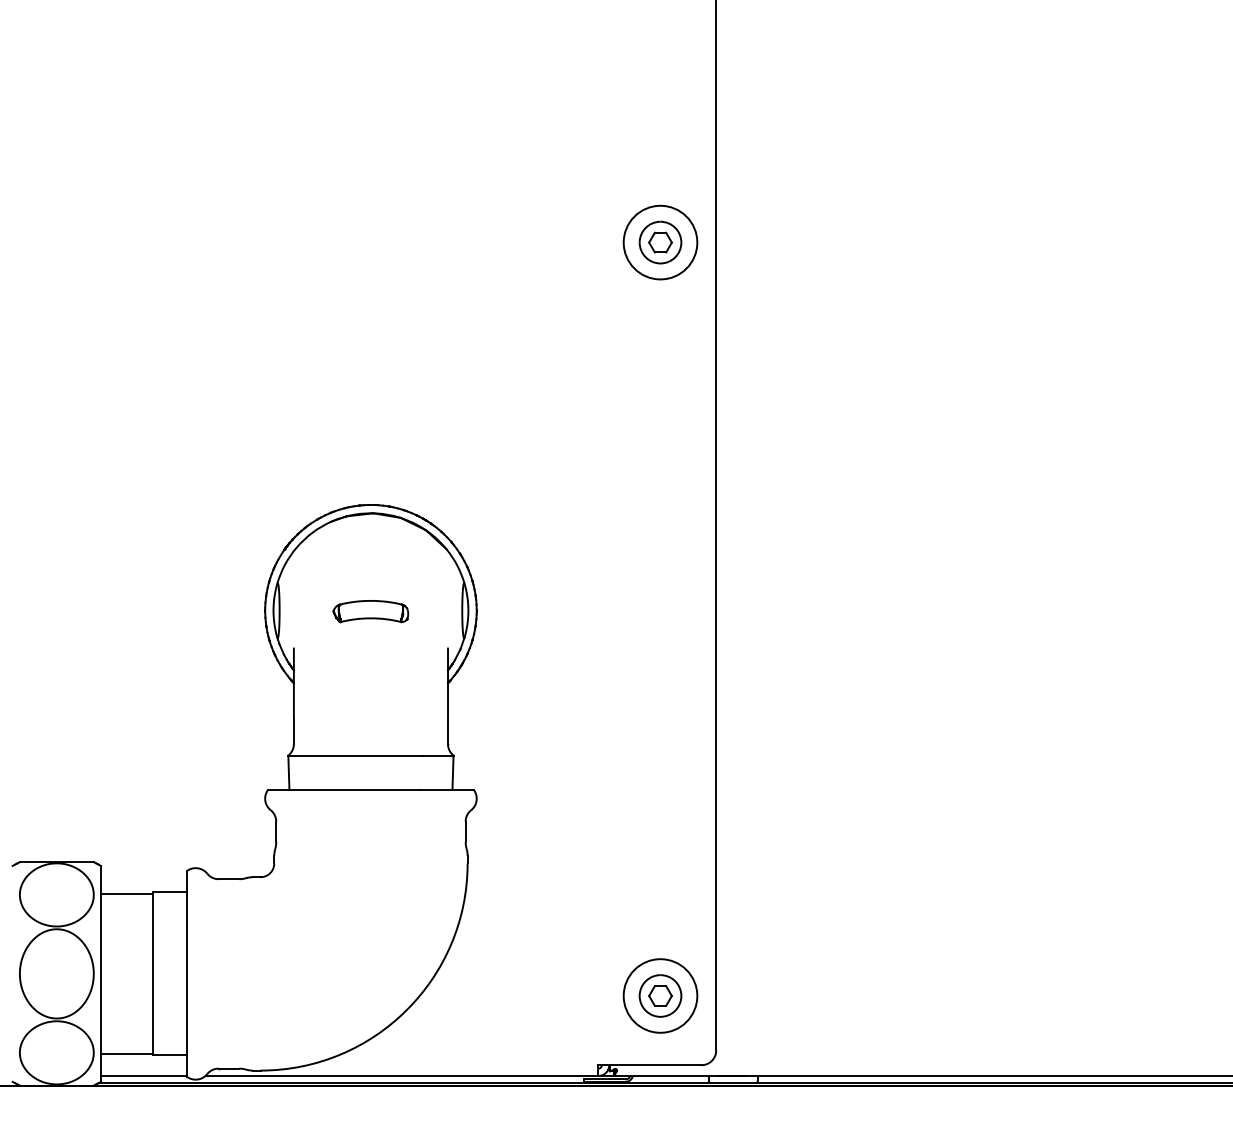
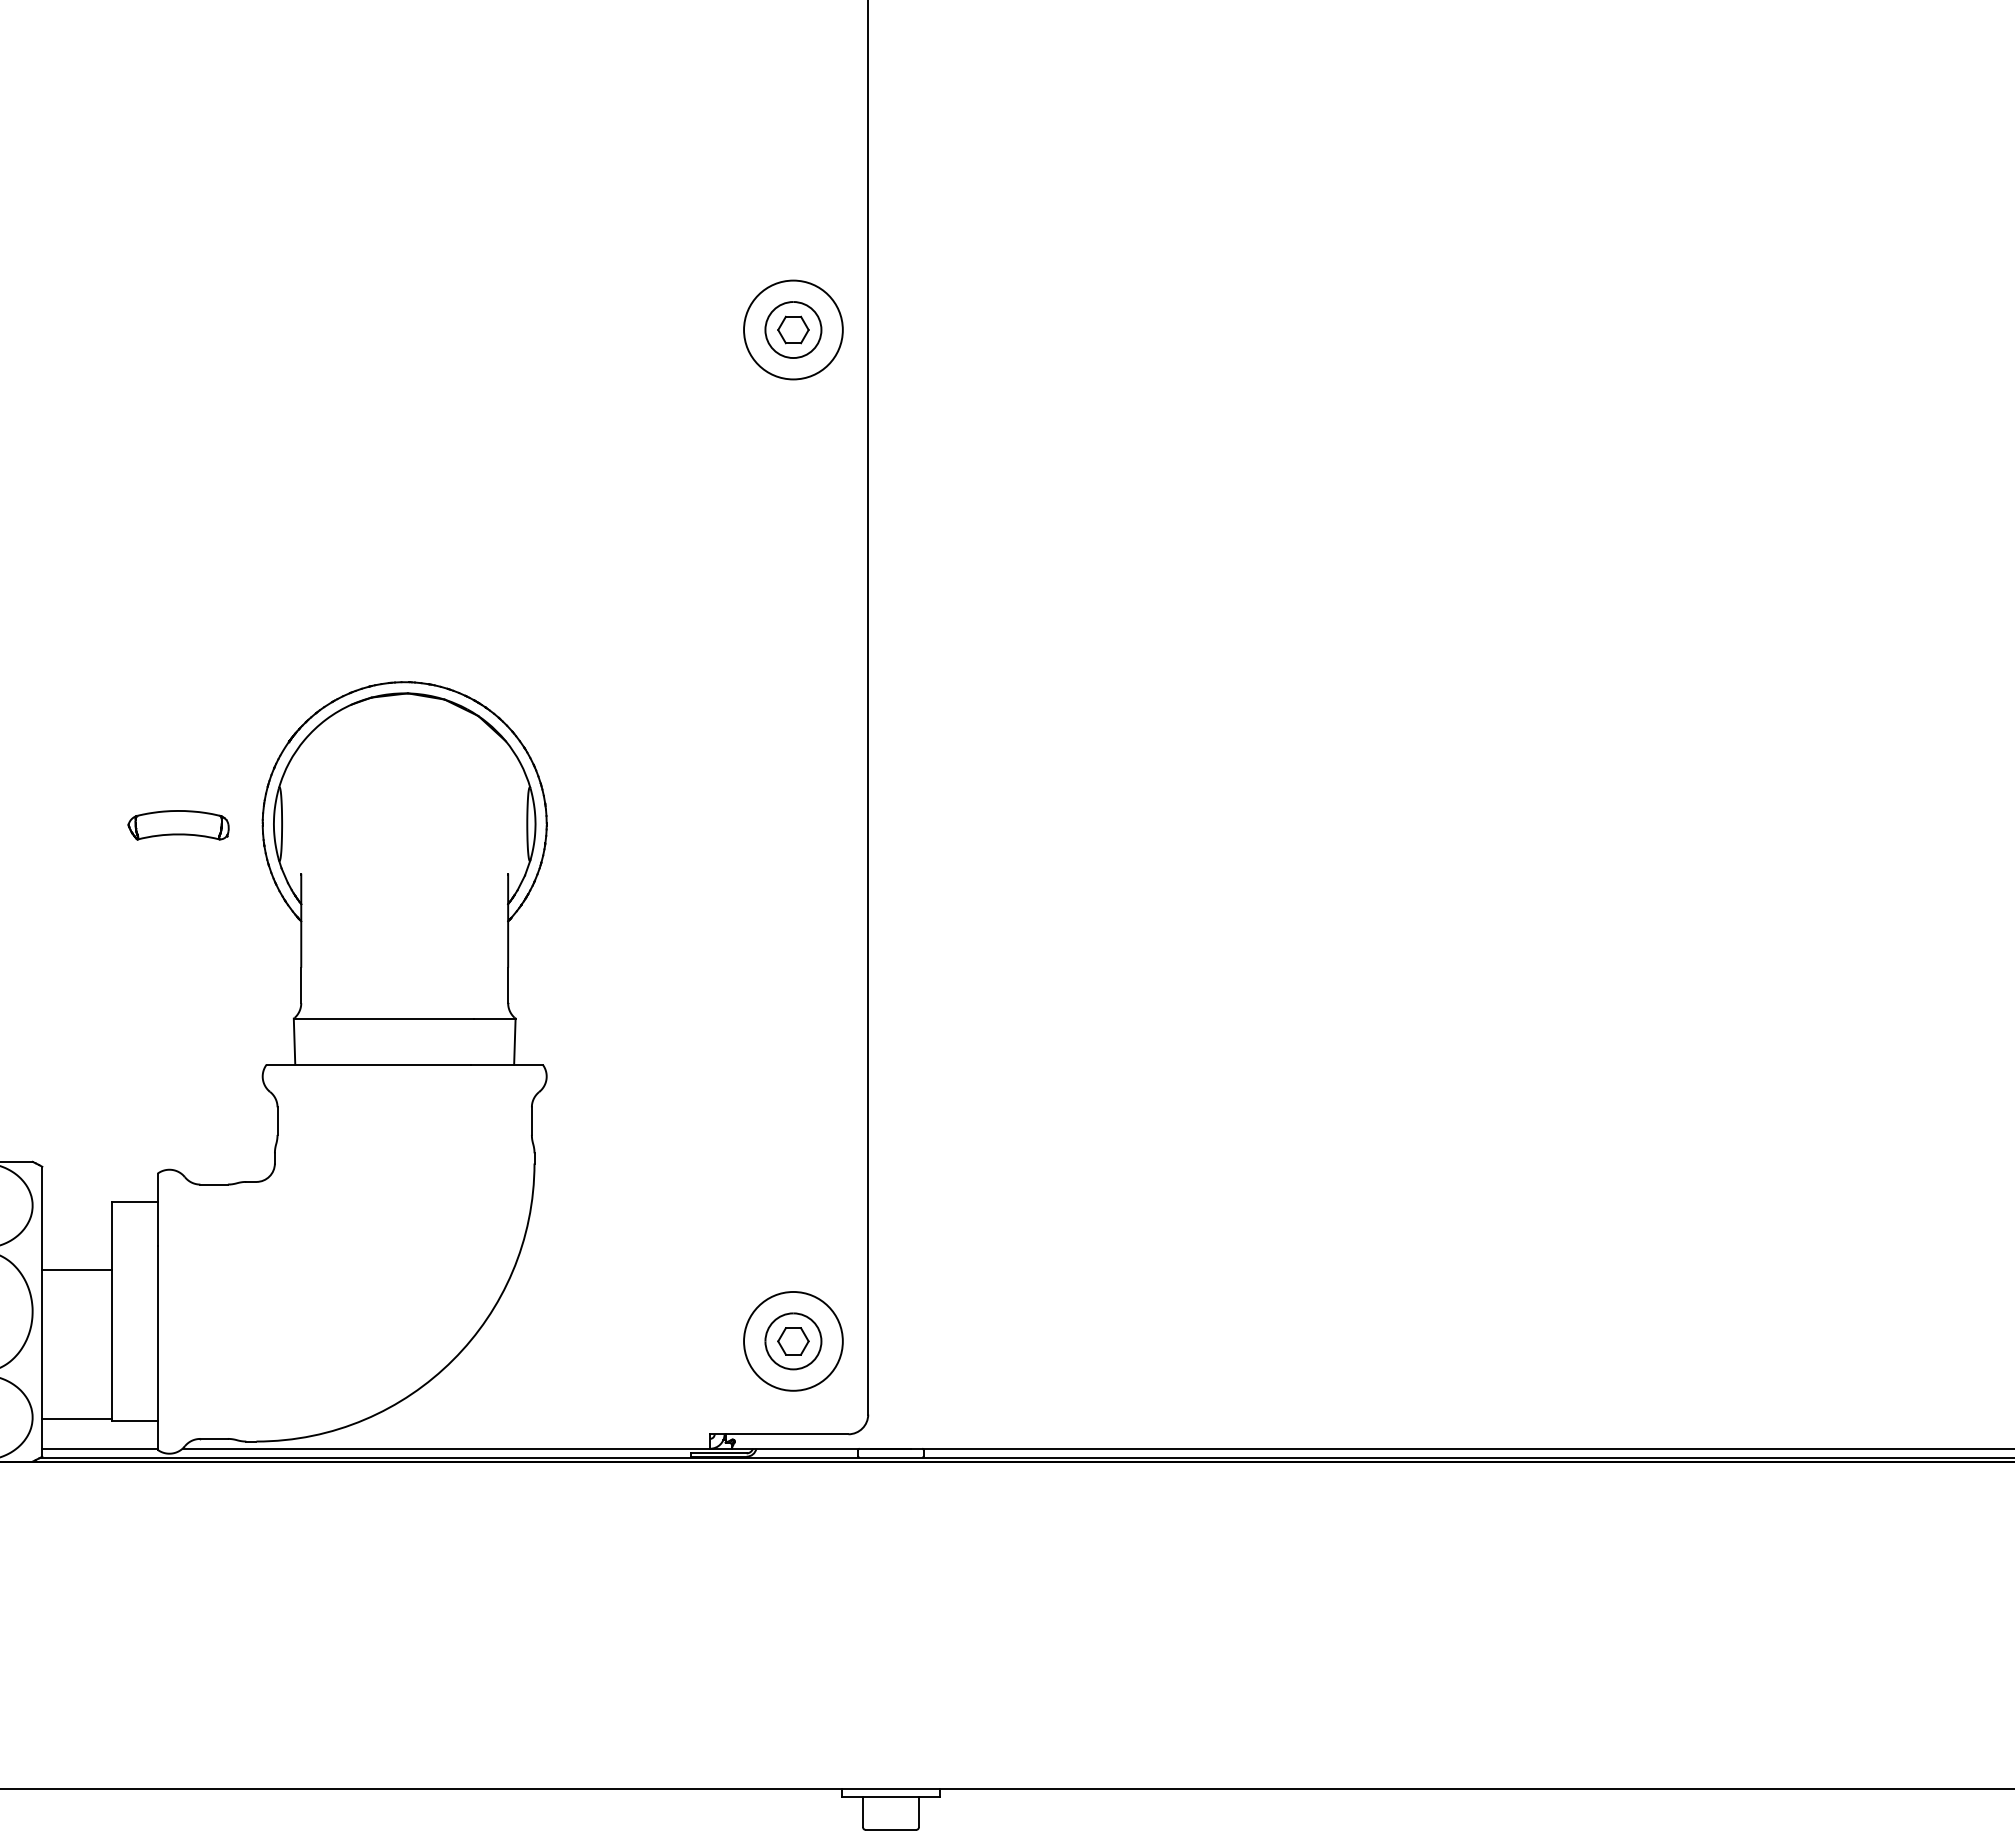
part: (370, 611) -> (178, 825), moved
line: (126, 894) -> (76, 1269), moved

